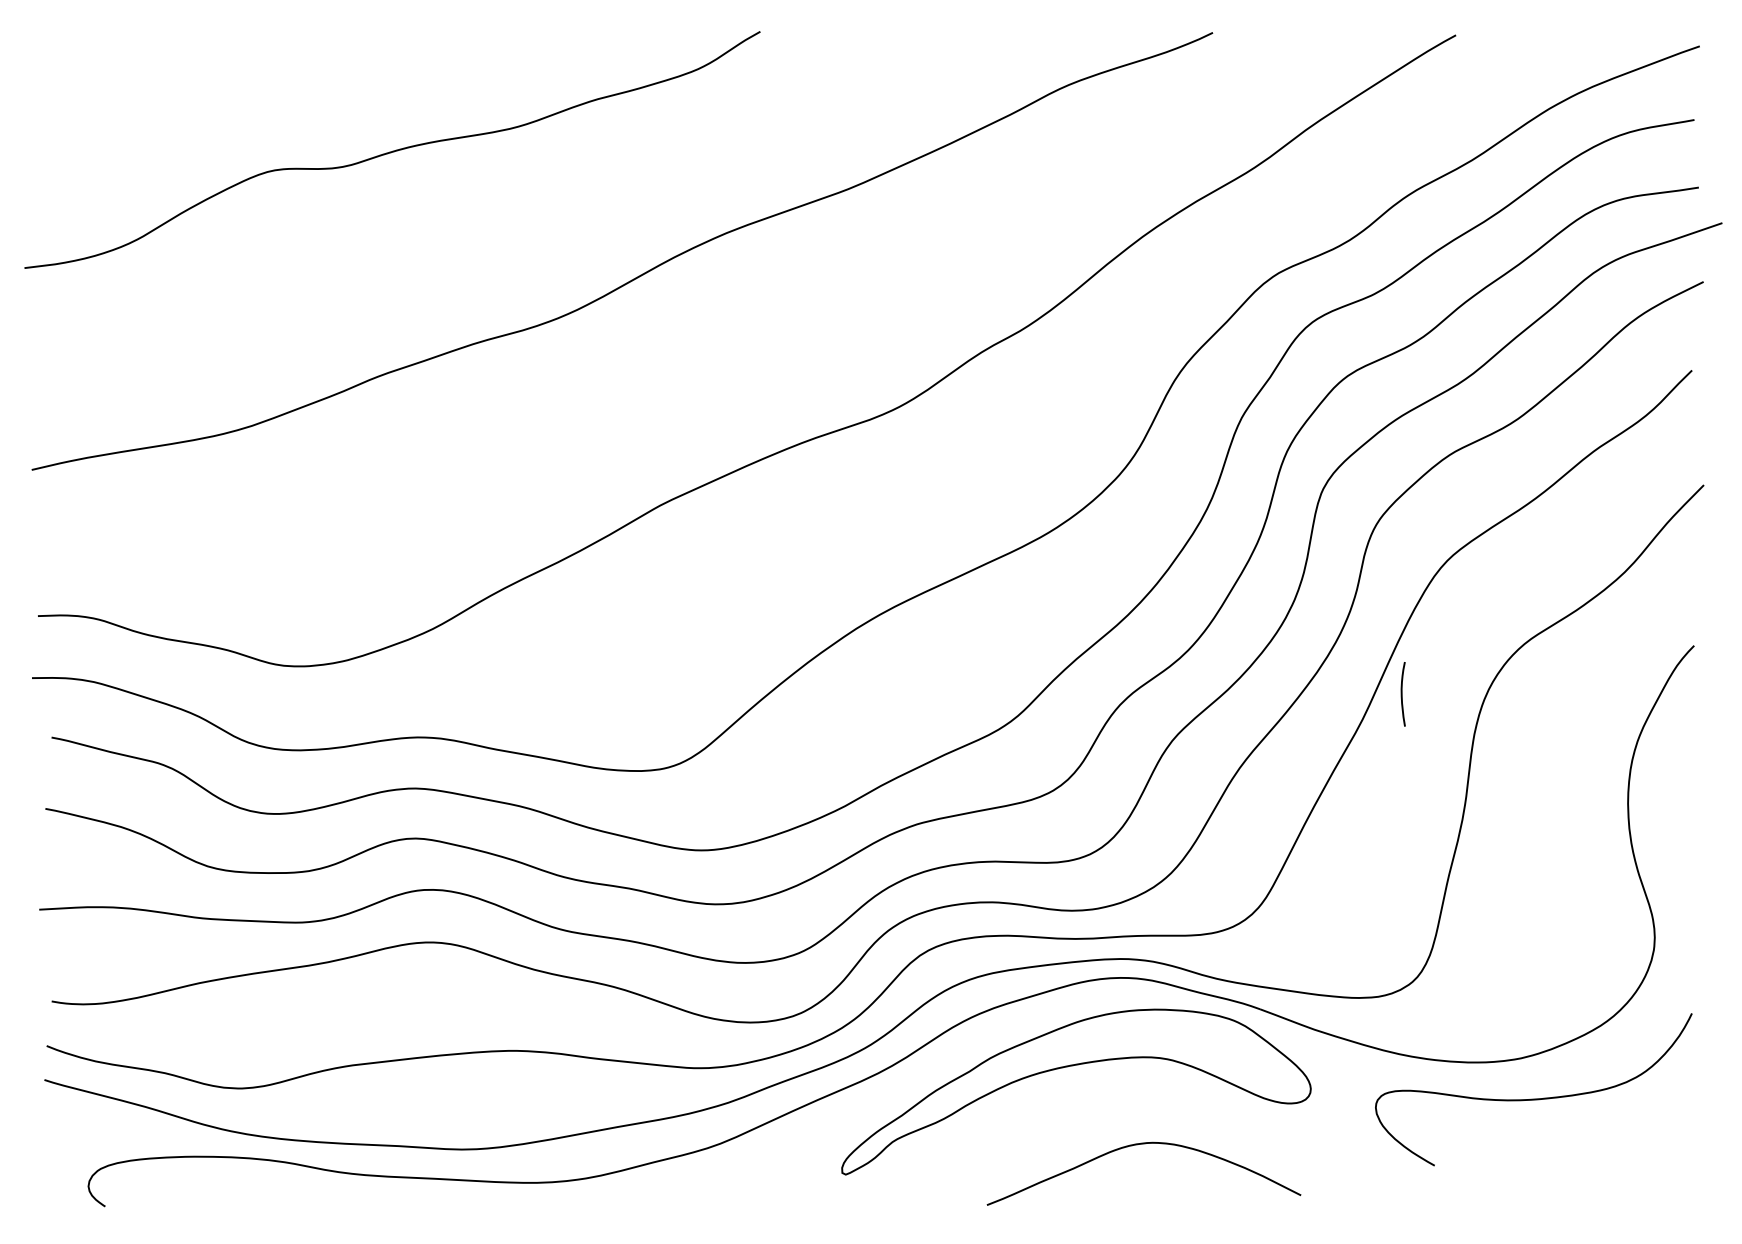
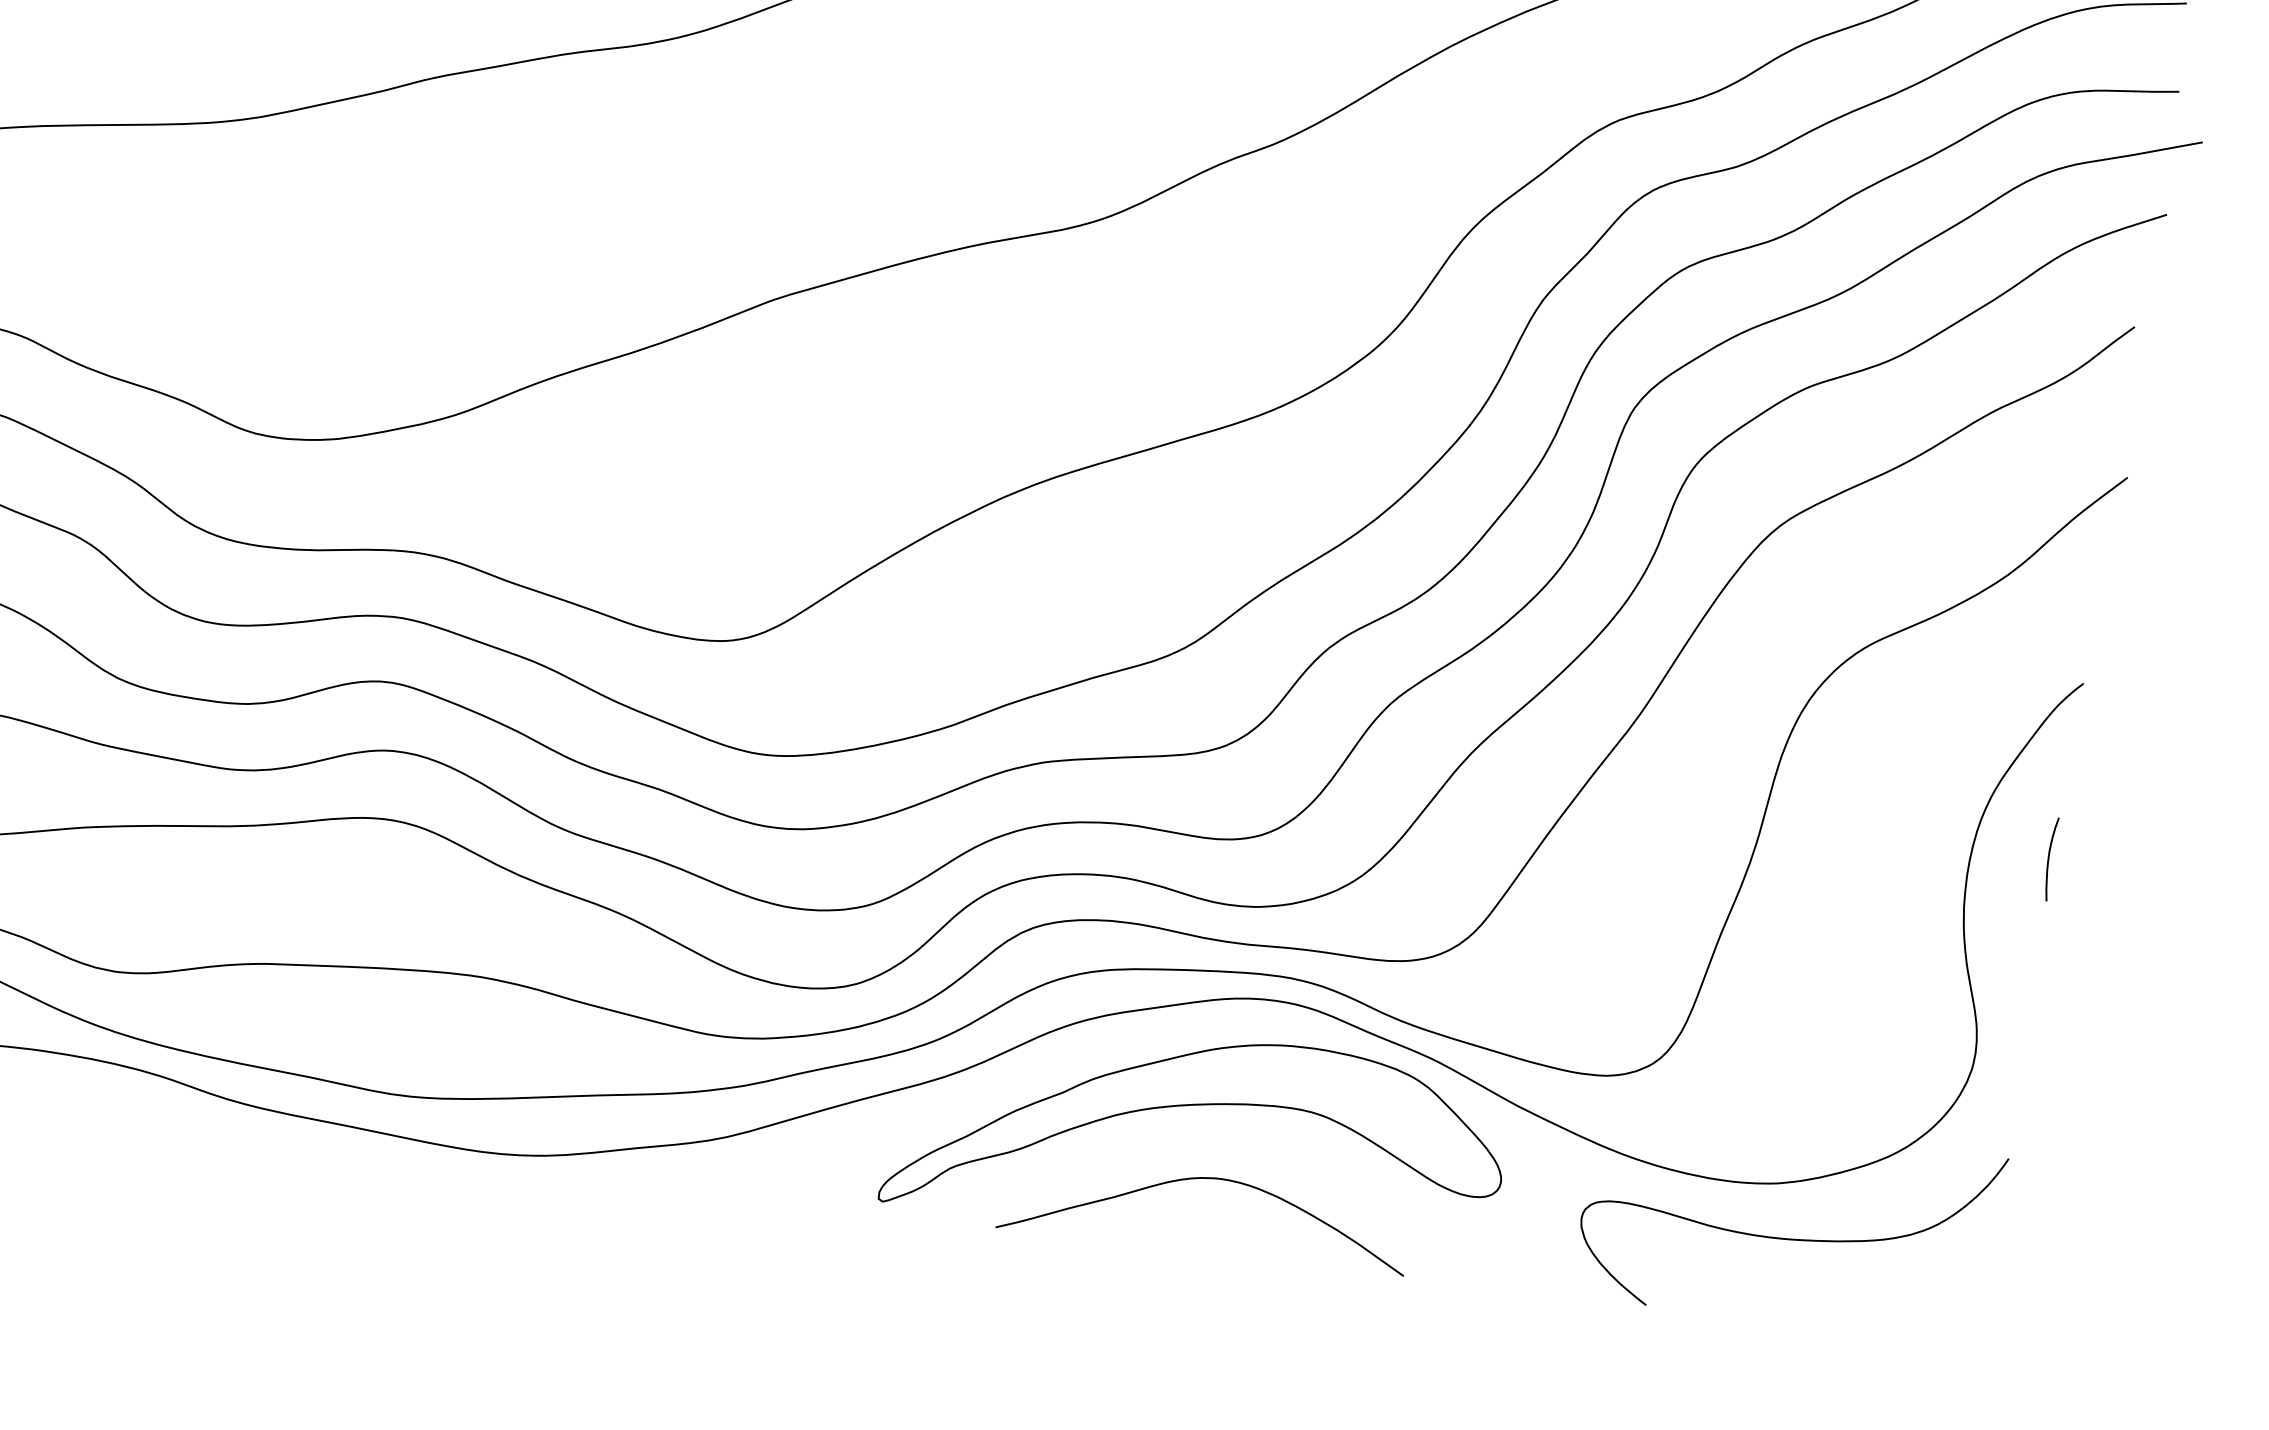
curve: (1402, 694) -> (2049, 859), moved
curve: (1137, 1145) -> (1201, 1179), moved

